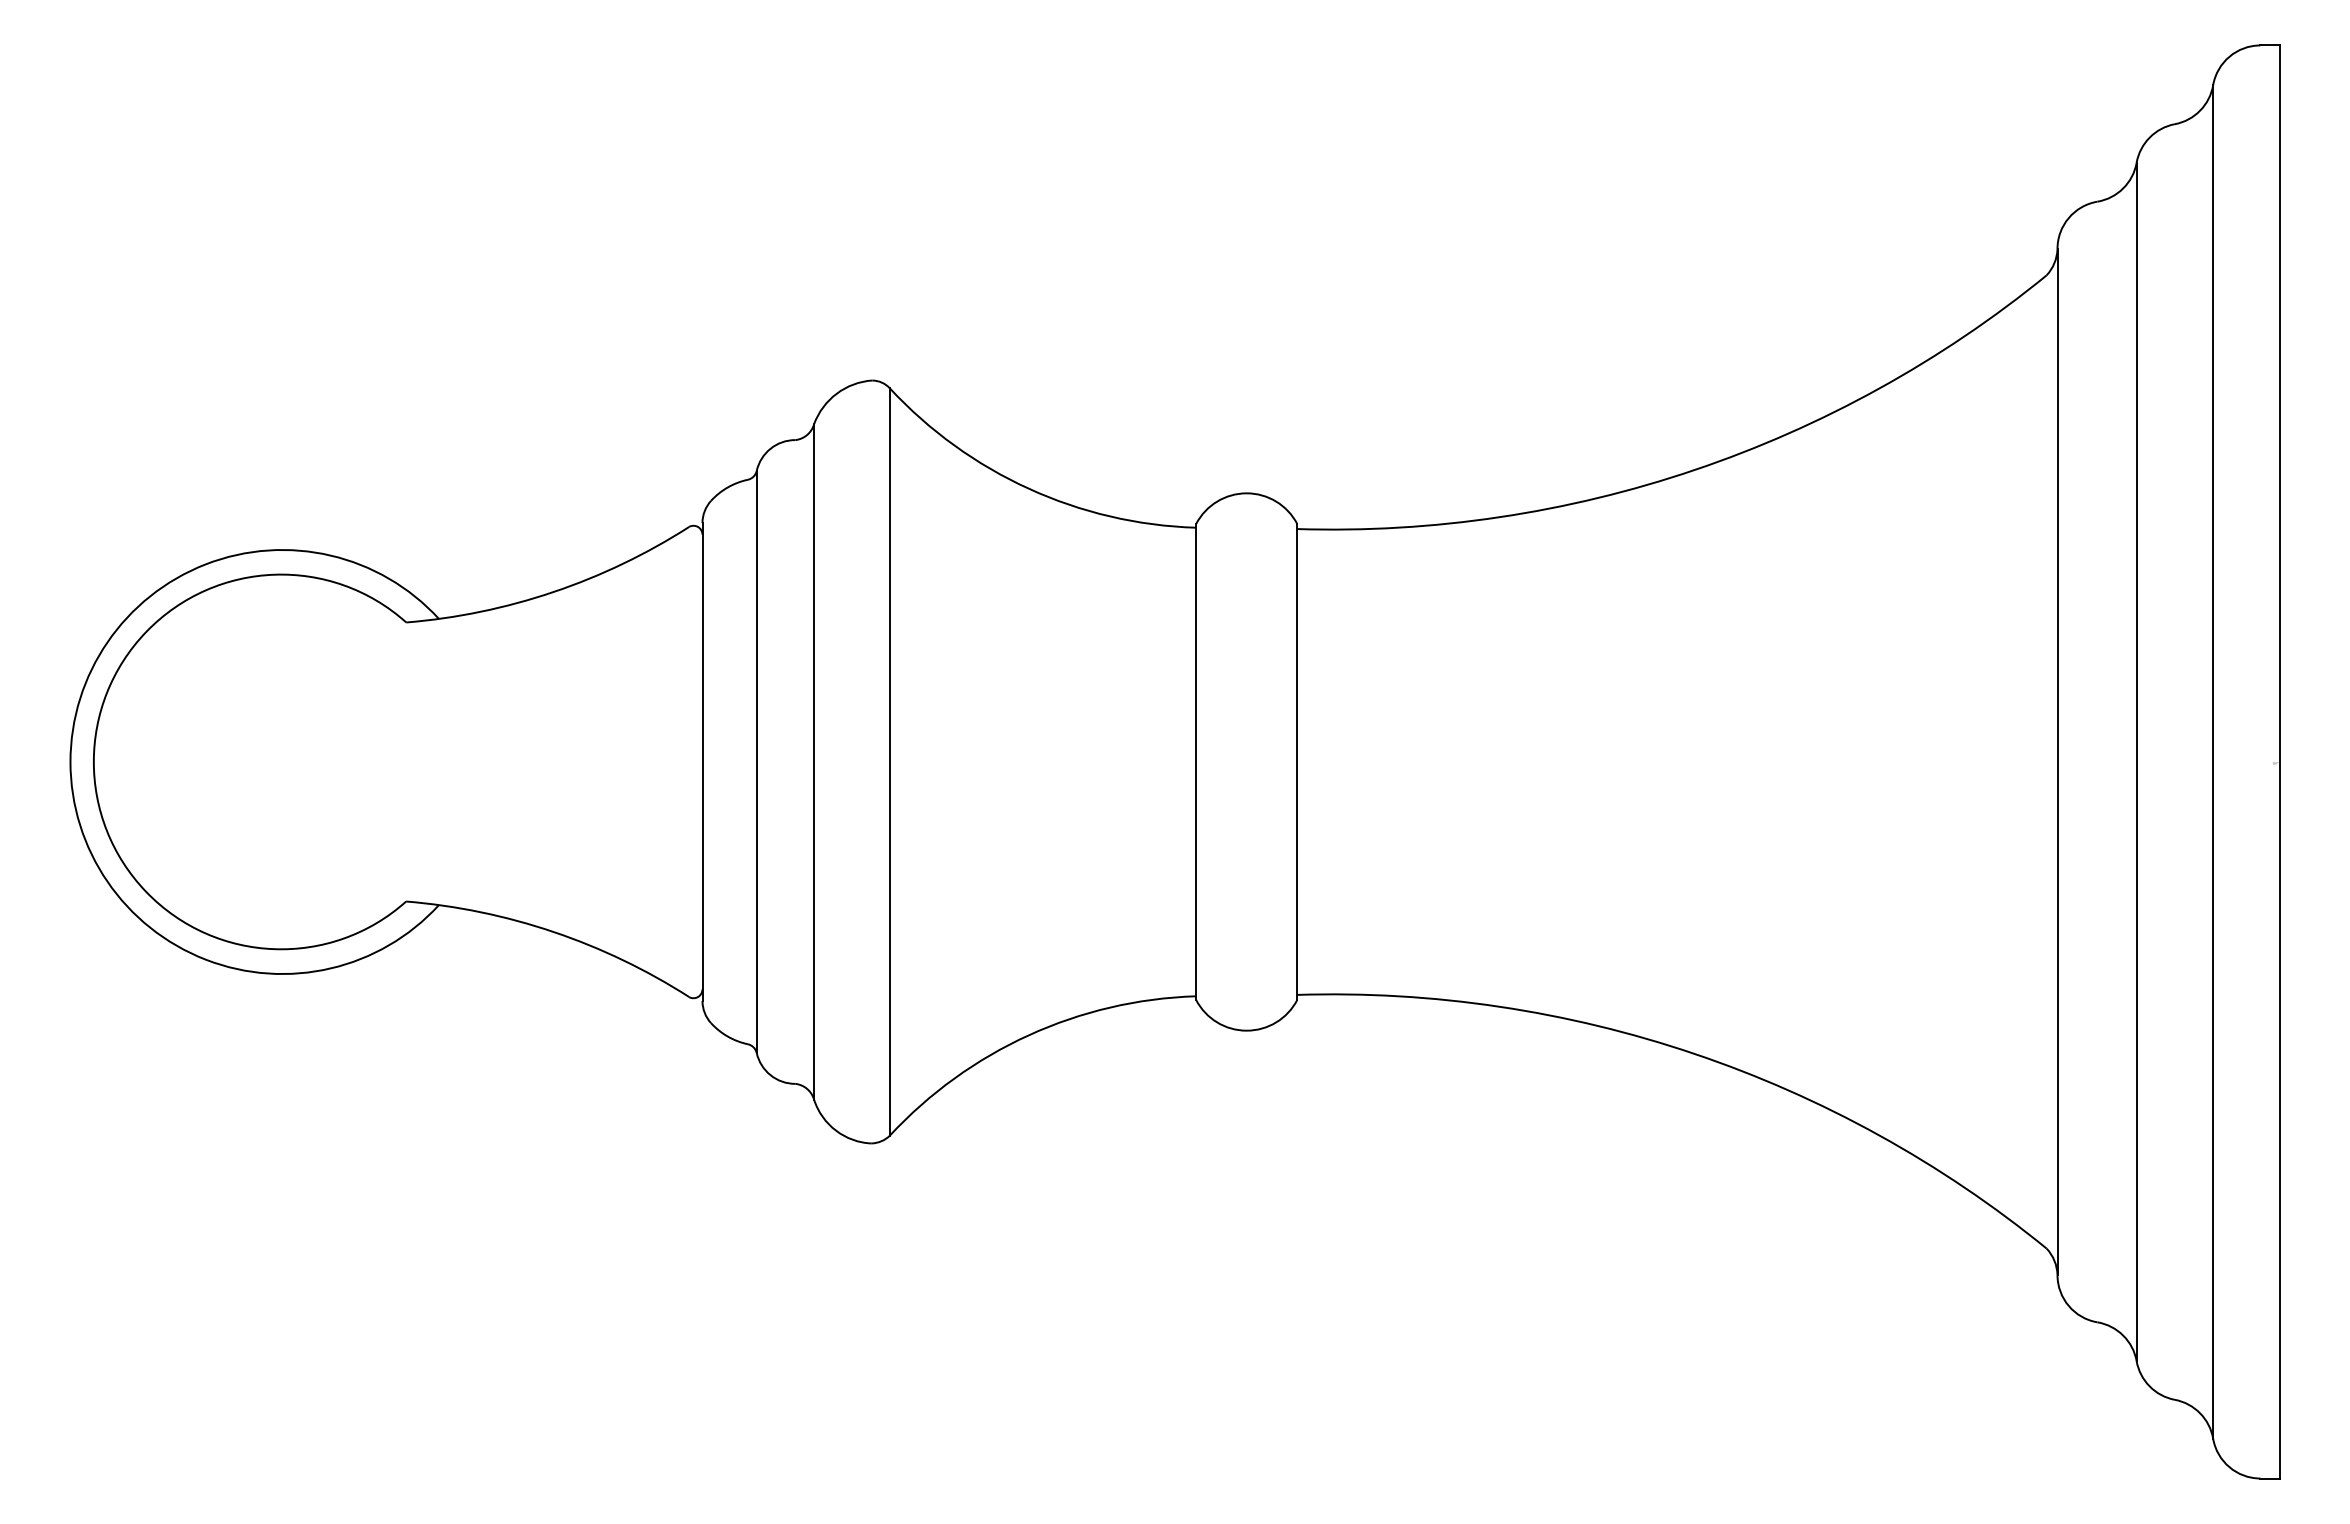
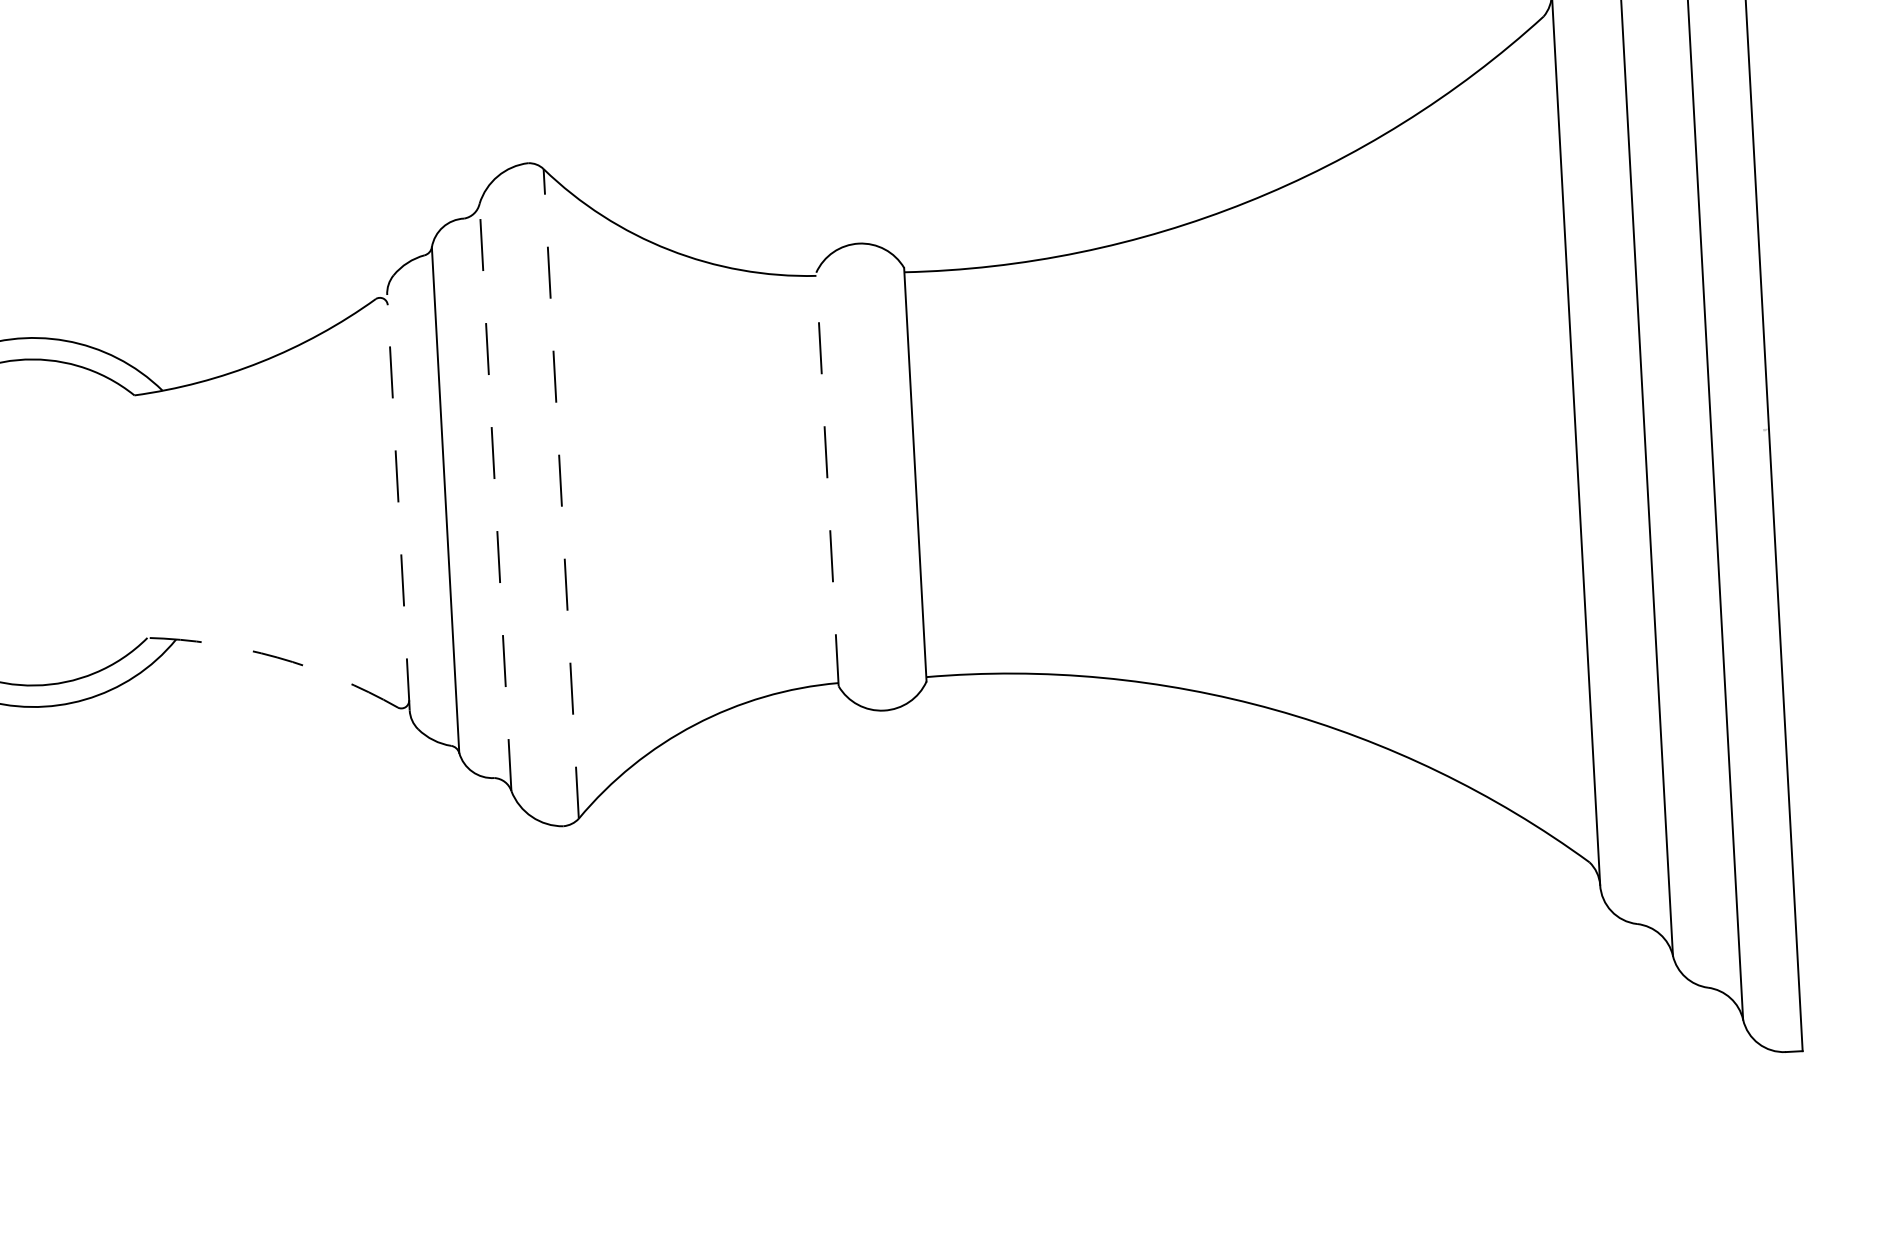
line: (814, 761) -> (495, 497), solid -> dashed
line: (889, 761) -> (560, 493), solid -> dashed
line: (1196, 761) -> (827, 479), solid -> dashed
line: (702, 762) -> (398, 503), solid -> dashed
arc: (553, 931) -> (276, 657), solid -> dashed

